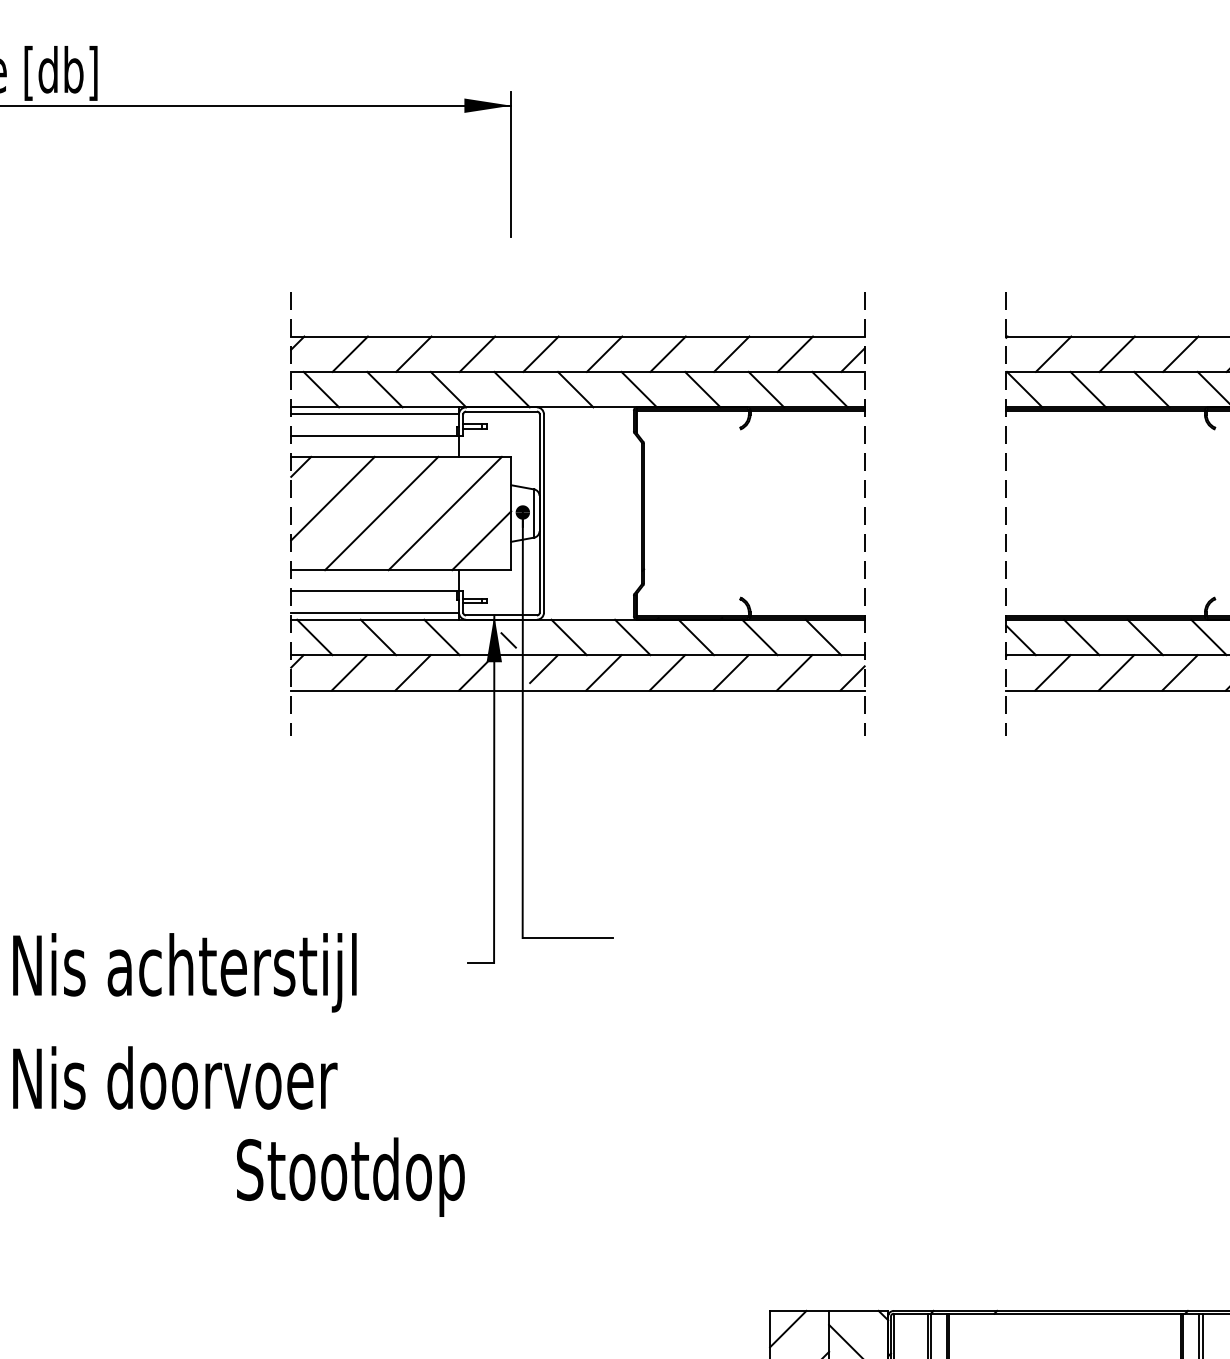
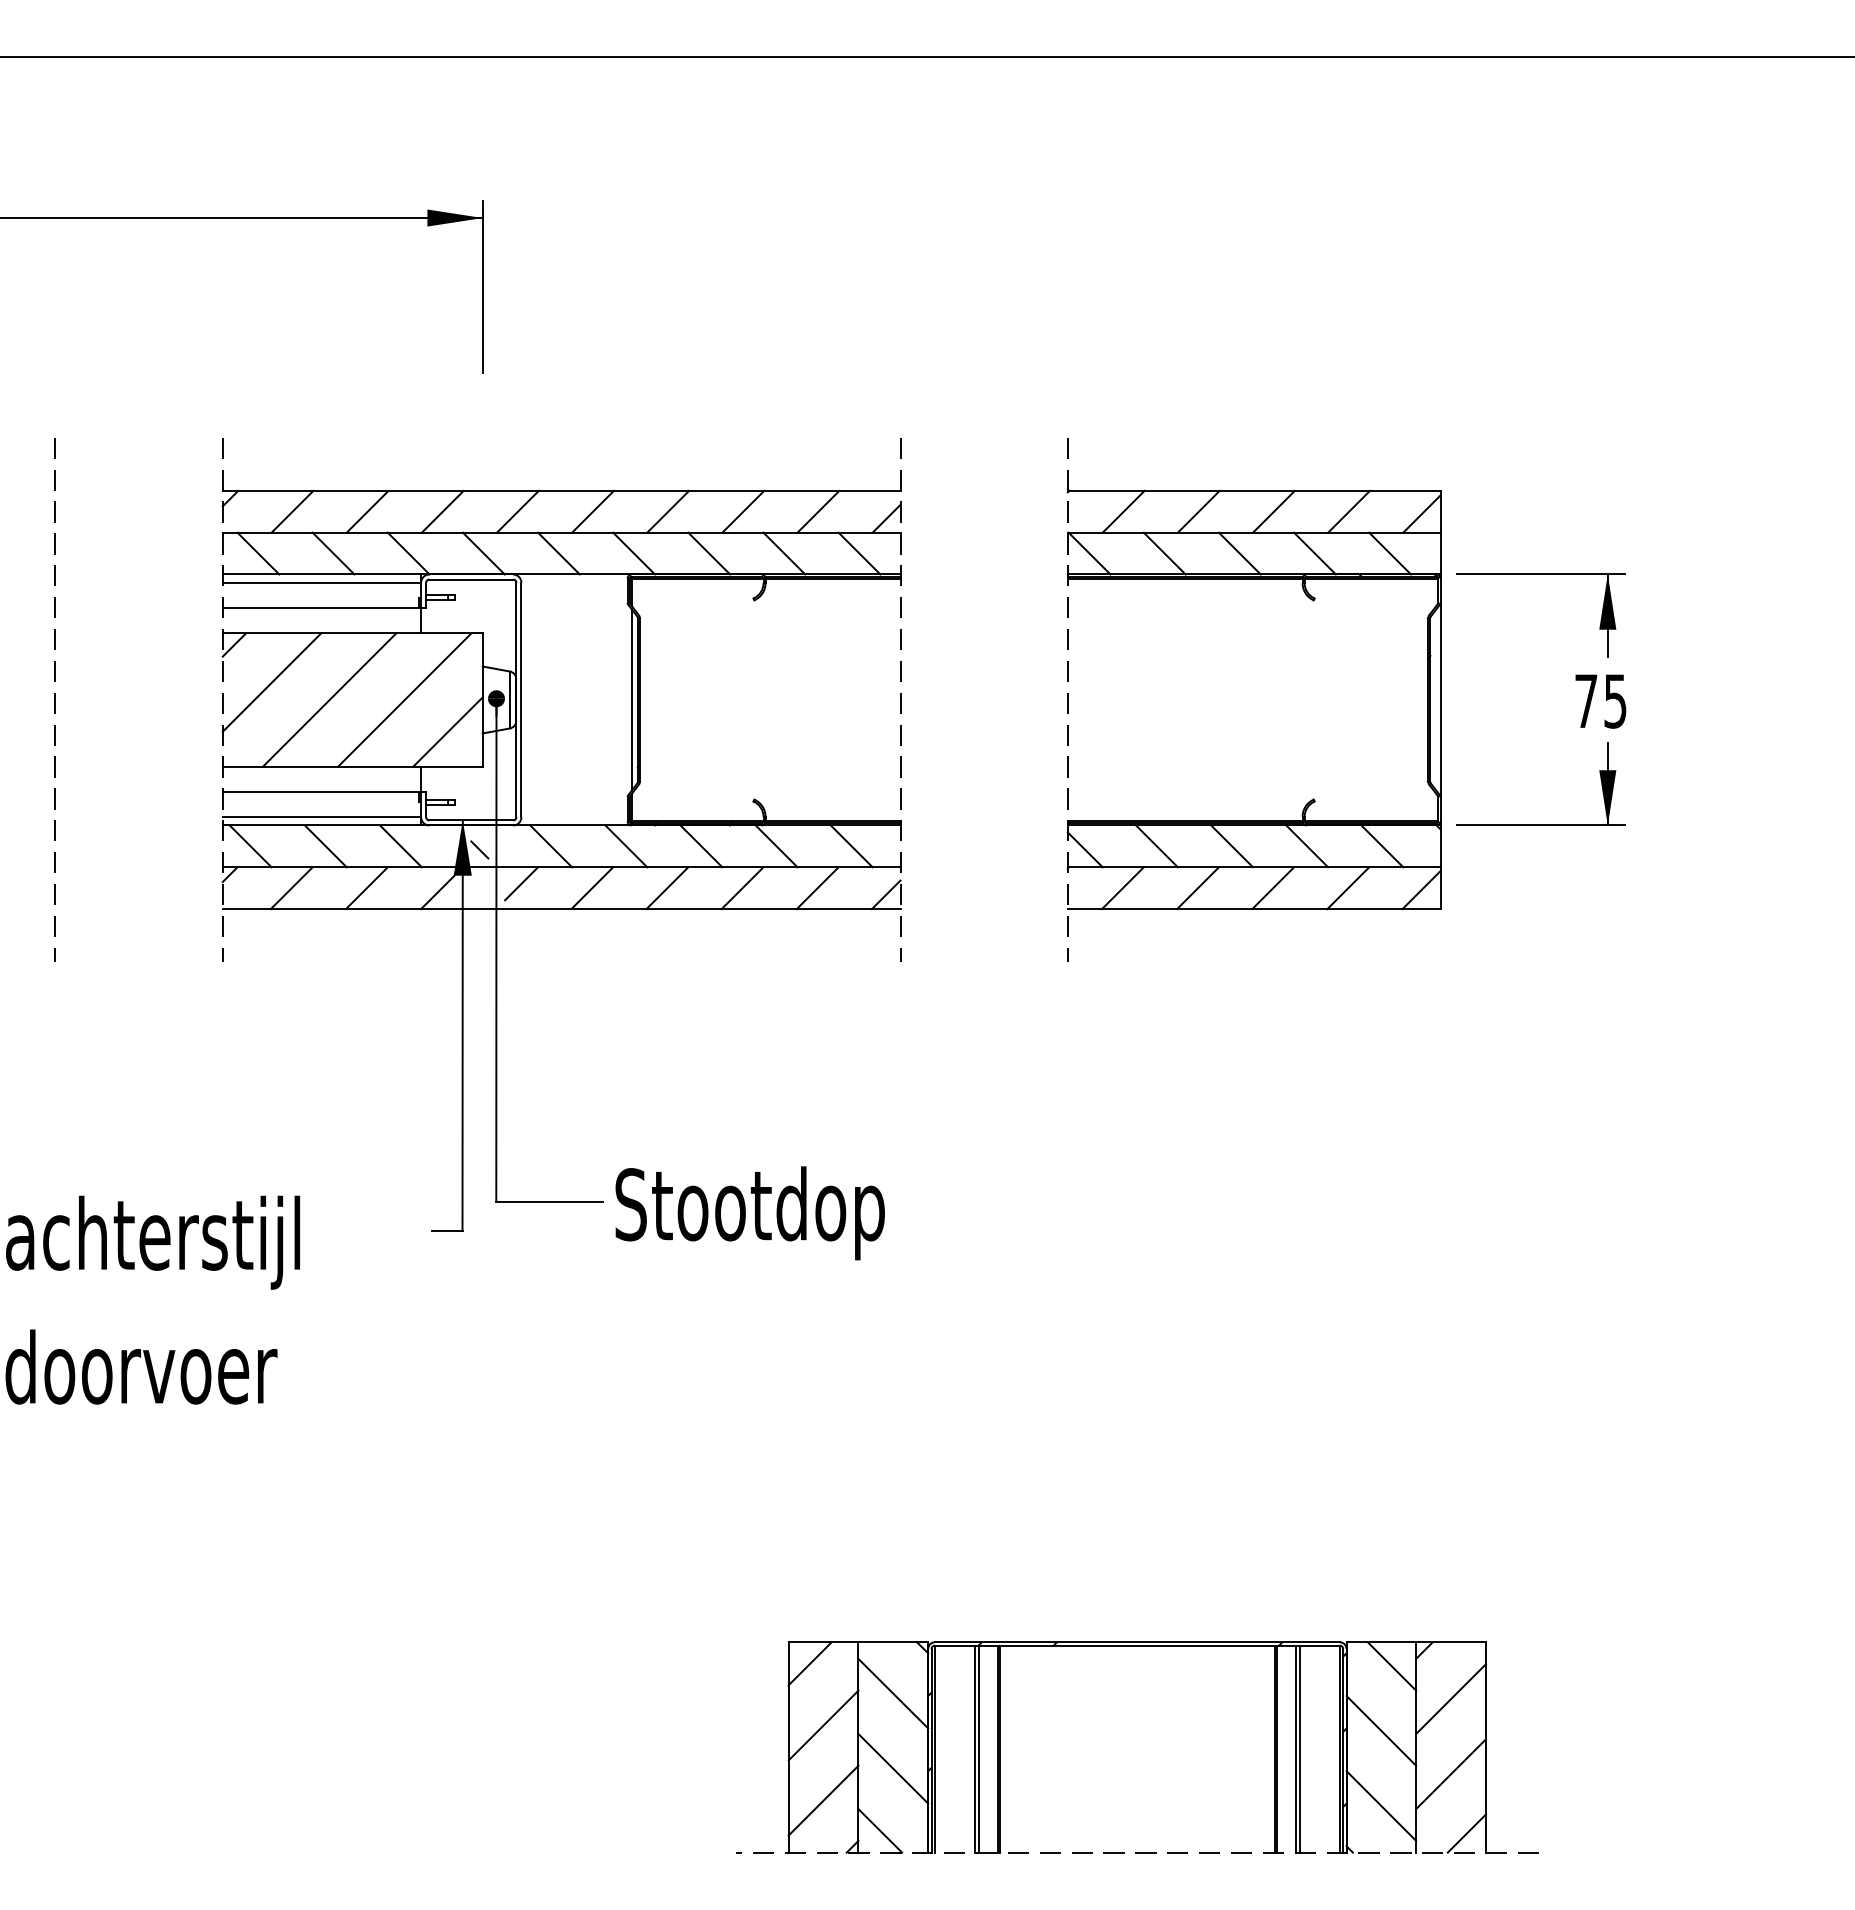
line: (148, 513) -> (54, 699), added
line: (637, 513) -> (631, 699), added
text: (350, 1177) -> (749, 1213), moved

